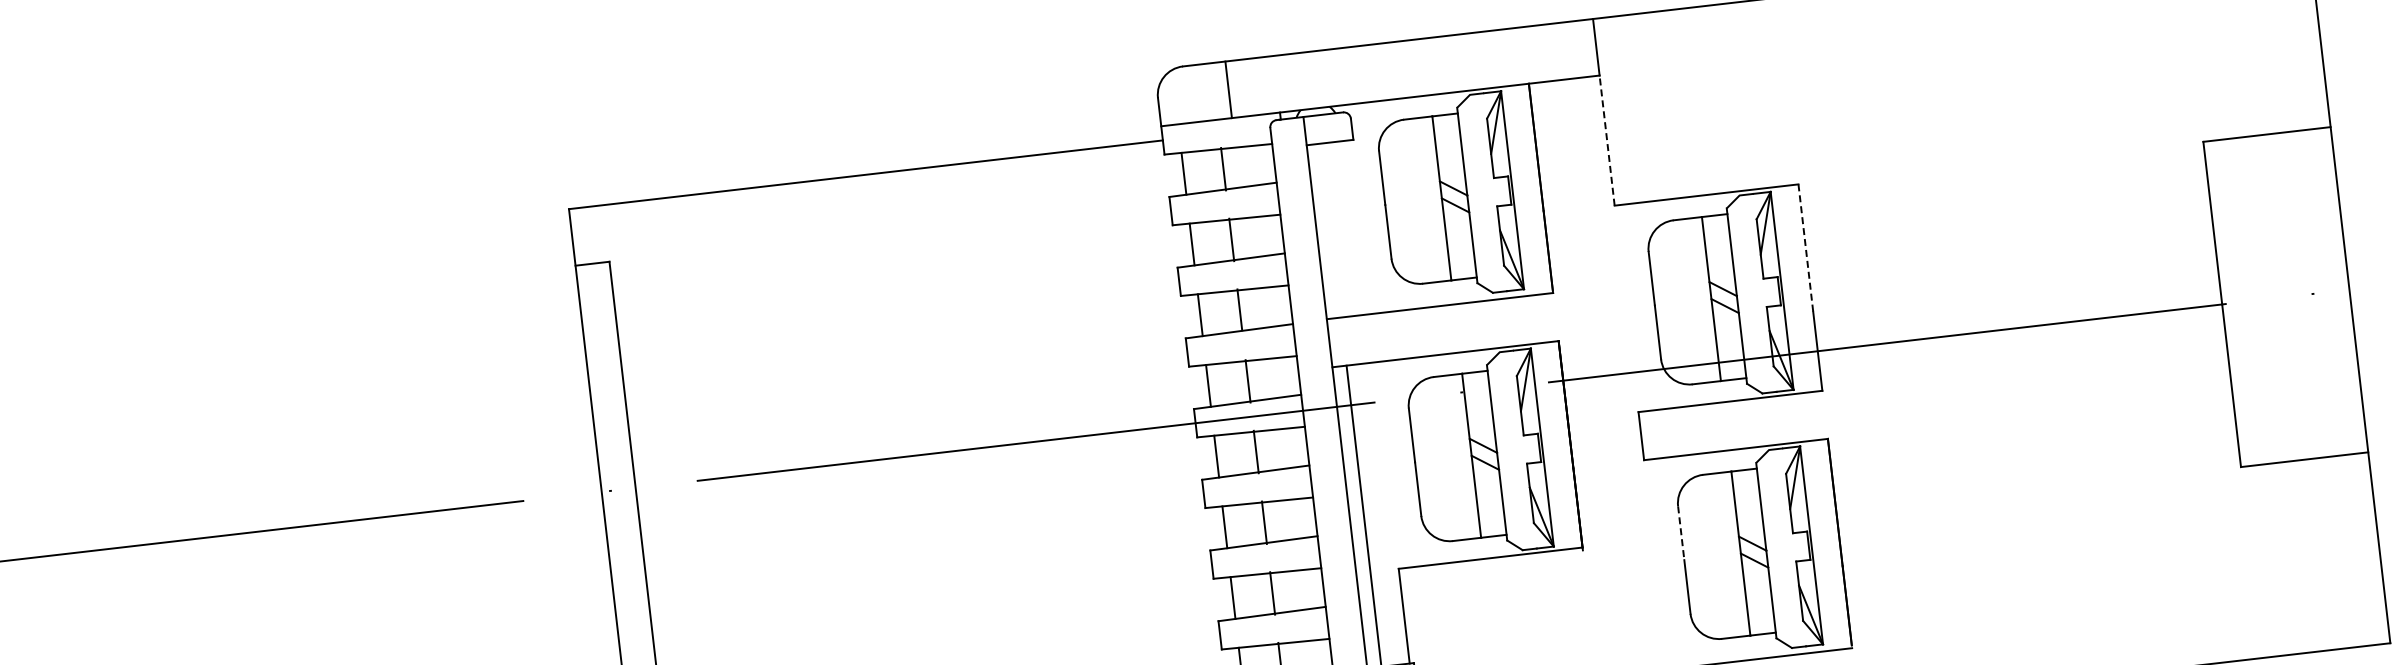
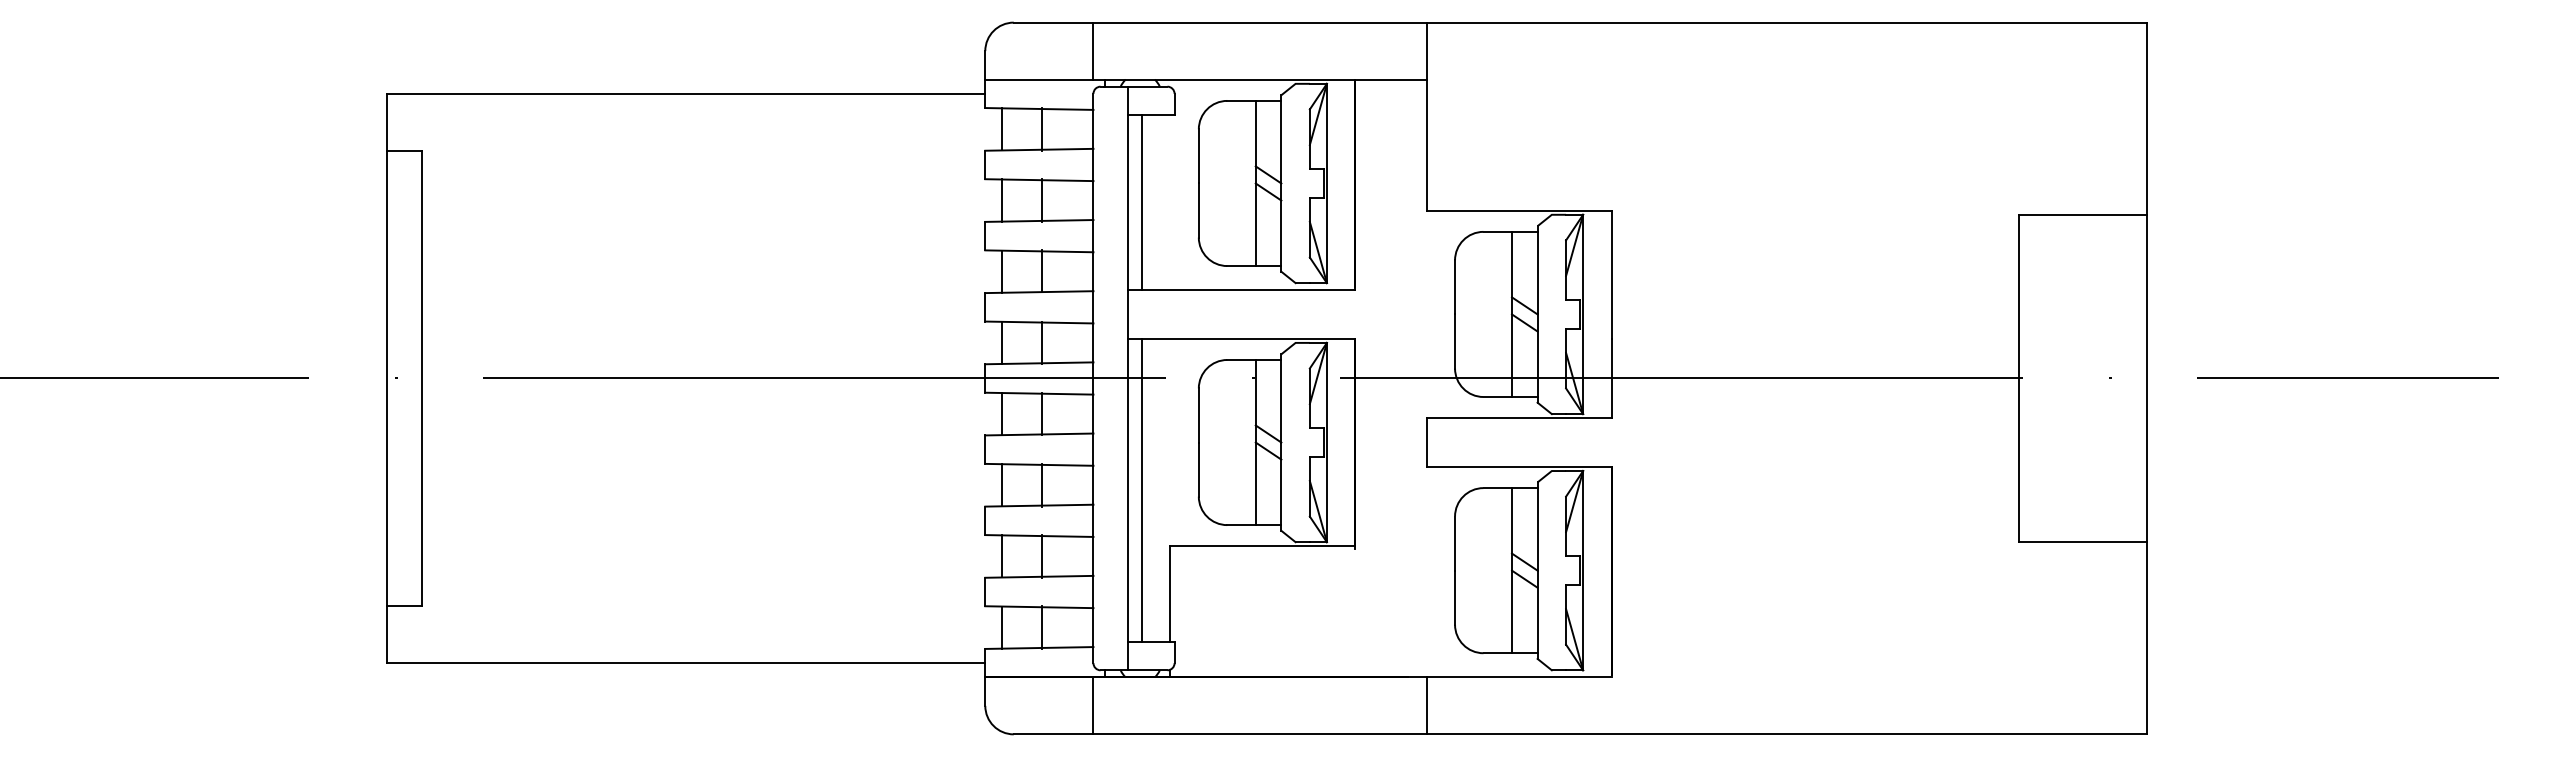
line: (1228, 89) -> (1093, 50), moved
line: (1606, 140) -> (1426, 144), dashed -> solid
line: (1330, 230) -> (1141, 202), added
line: (1805, 248) -> (1611, 275), dashed -> solid
line: (1681, 534) -> (1455, 544), dashed -> solid

